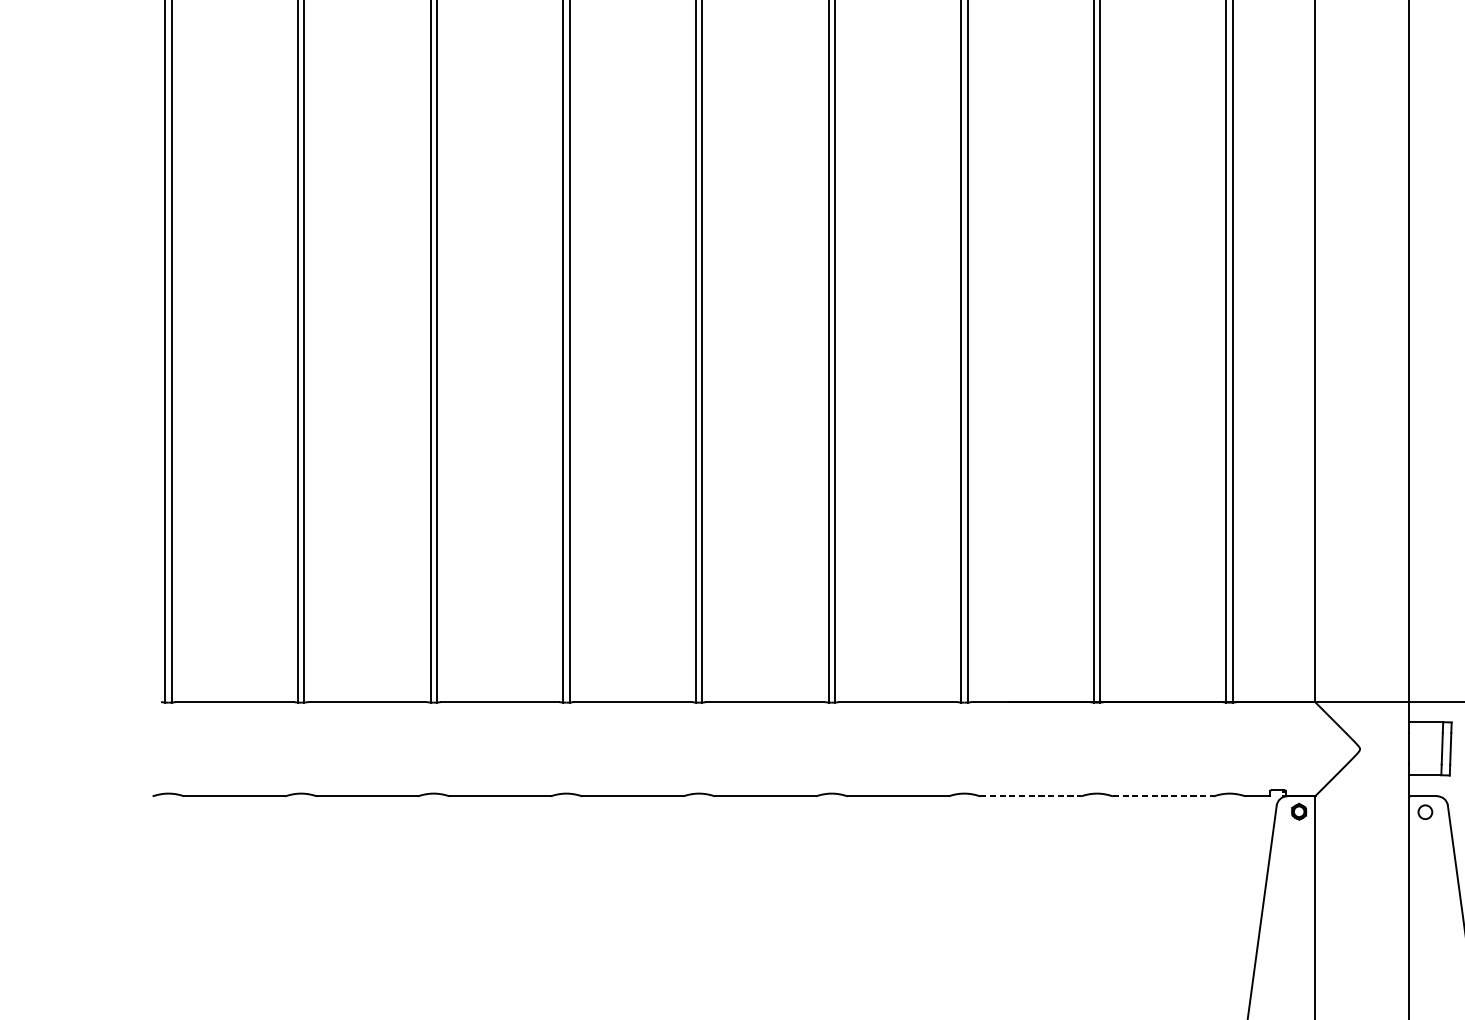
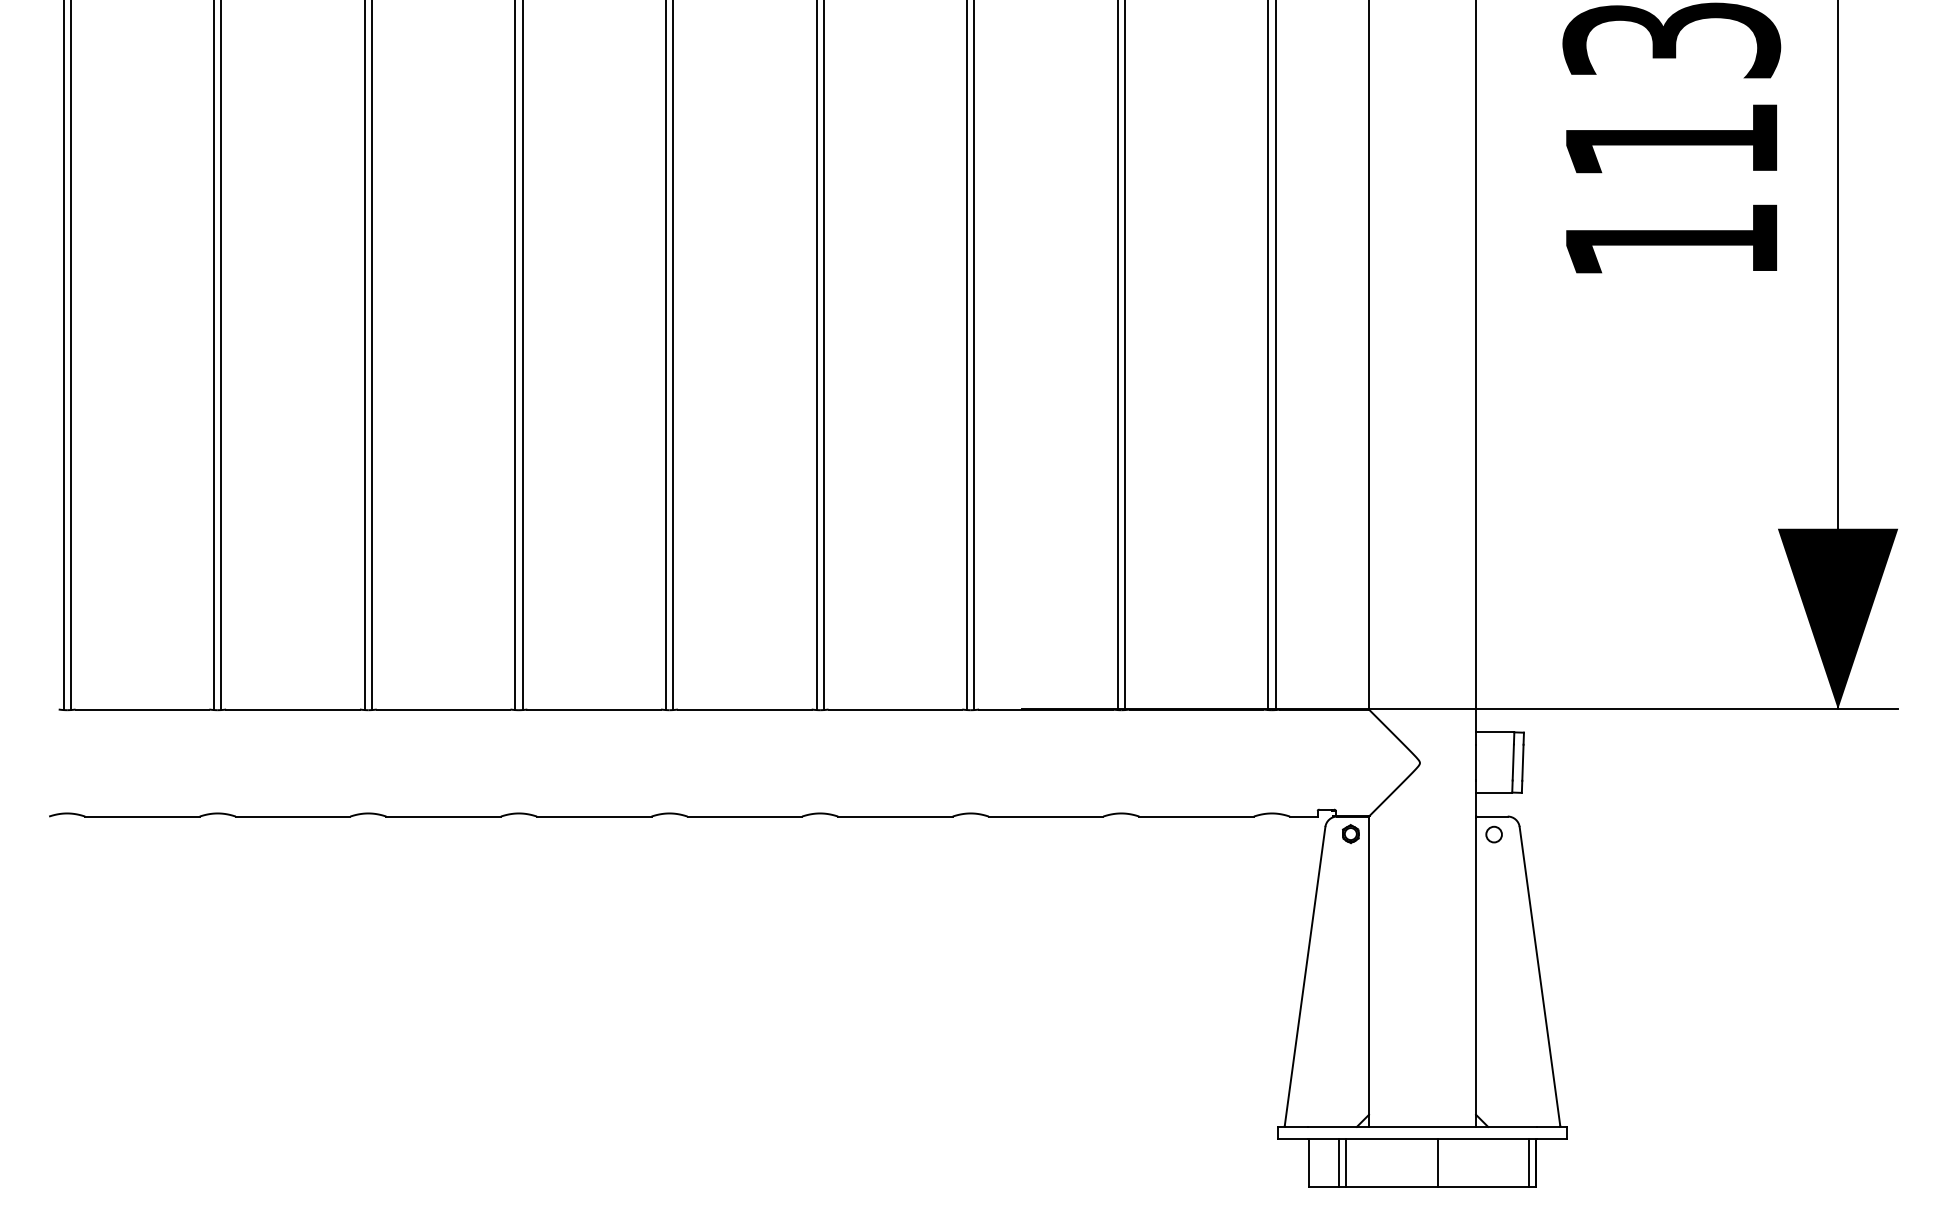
line: (1031, 796) -> (1046, 816), dashed -> solid
line: (1164, 796) -> (1197, 816), dashed -> solid

